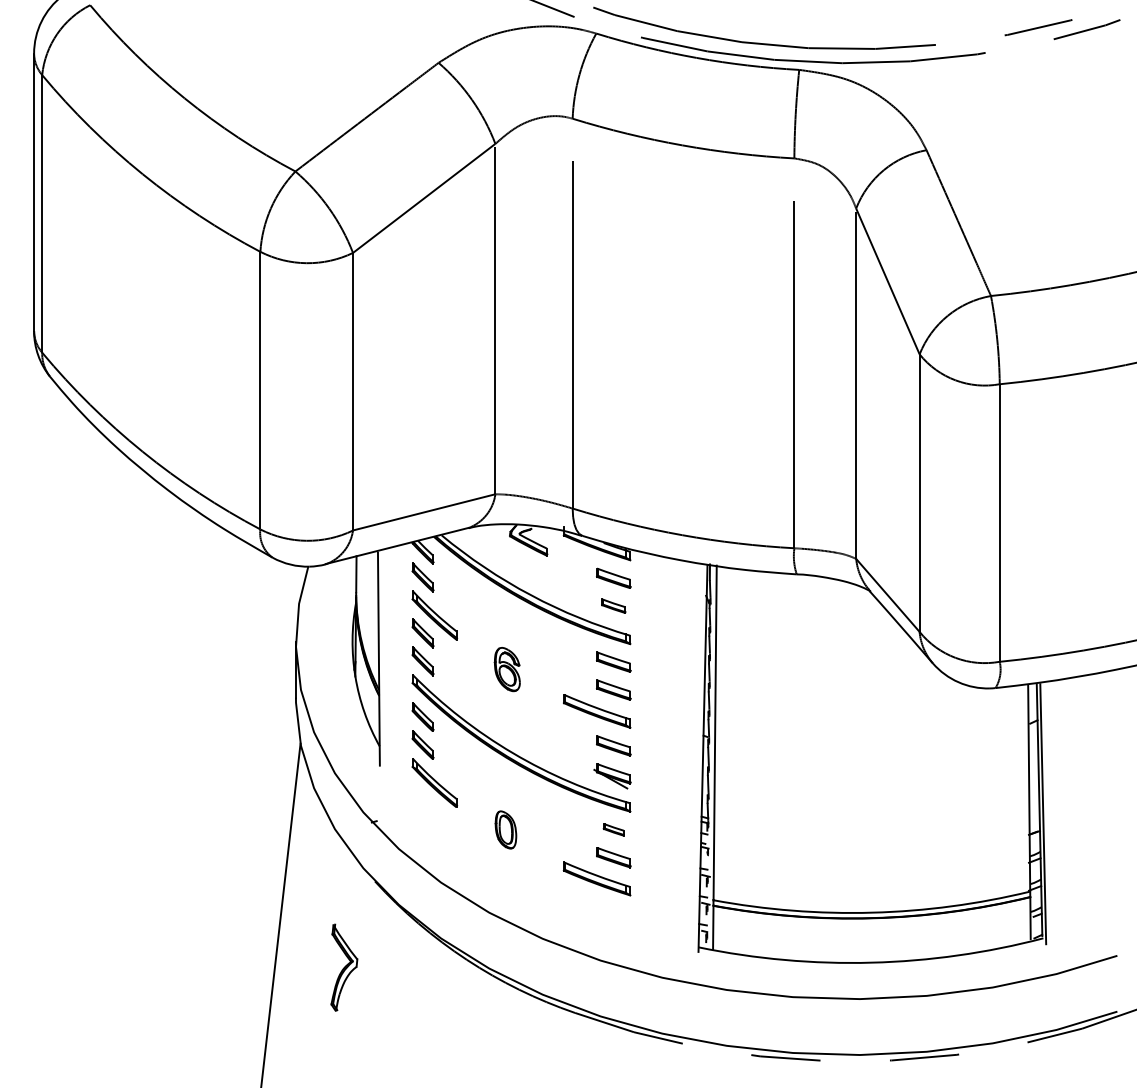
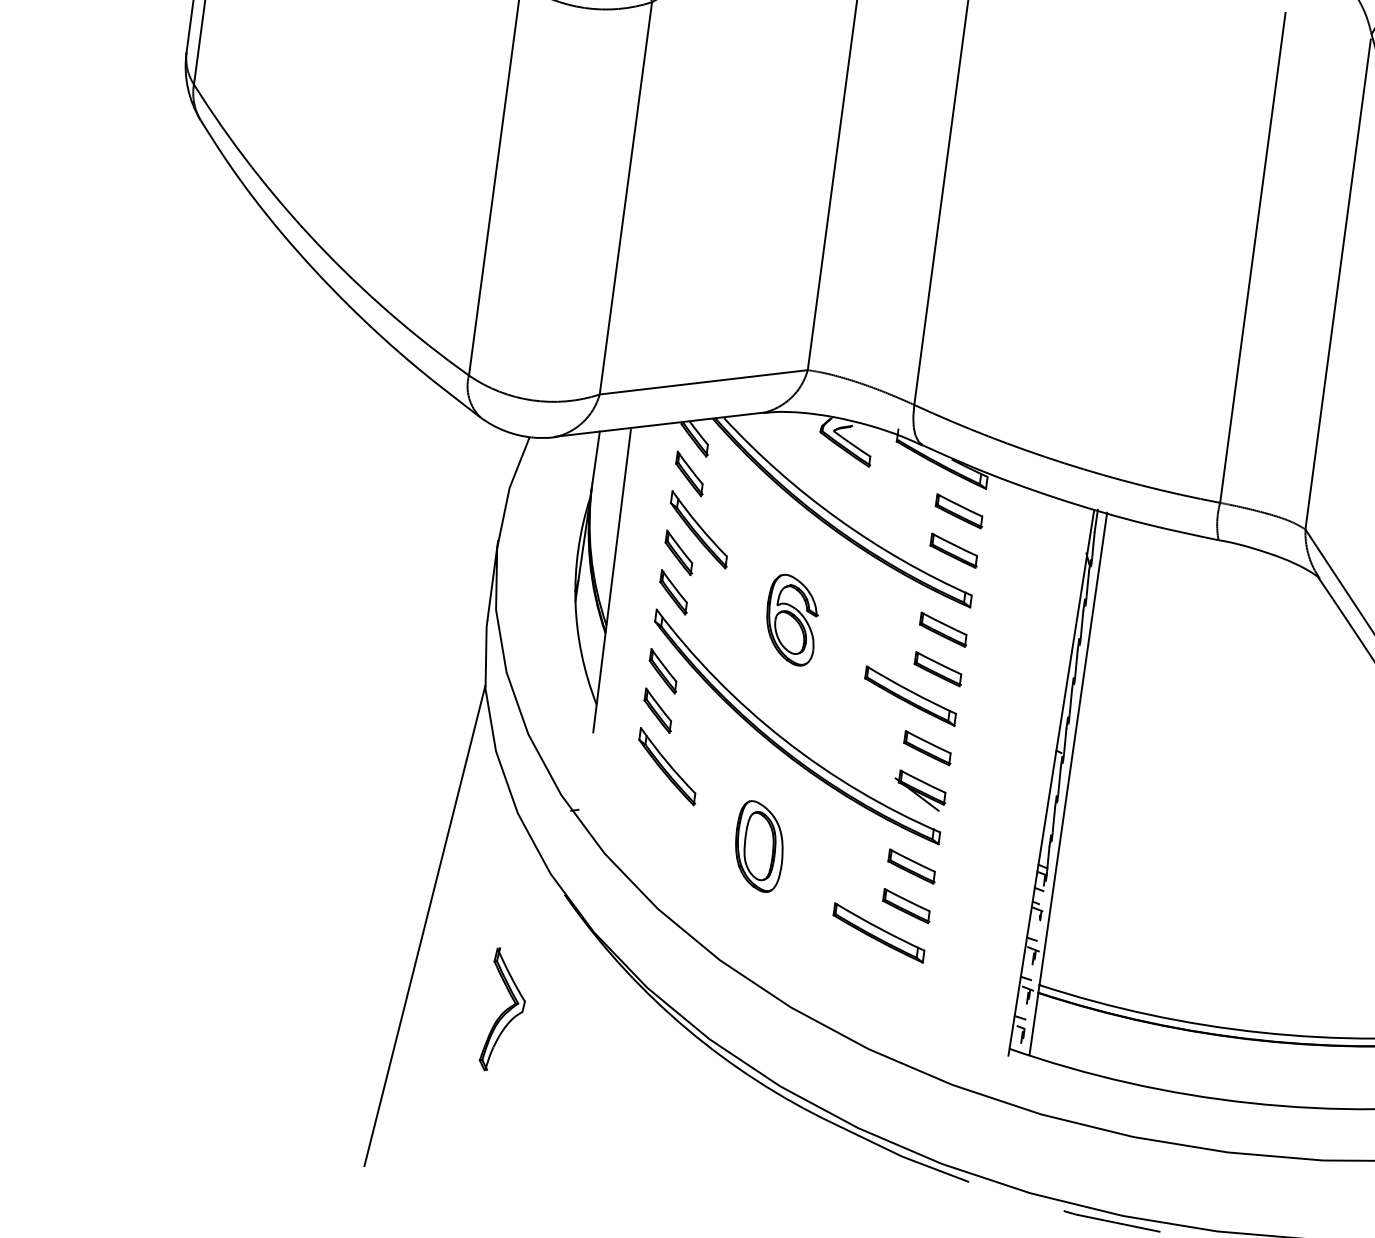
part: (613, 605) -> (953, 549), size x1.43
part: (507, 669) -> (791, 620), size x1.43
part: (505, 829) -> (758, 845), size x1.67
part: (613, 829) -> (911, 866), size x1.67

